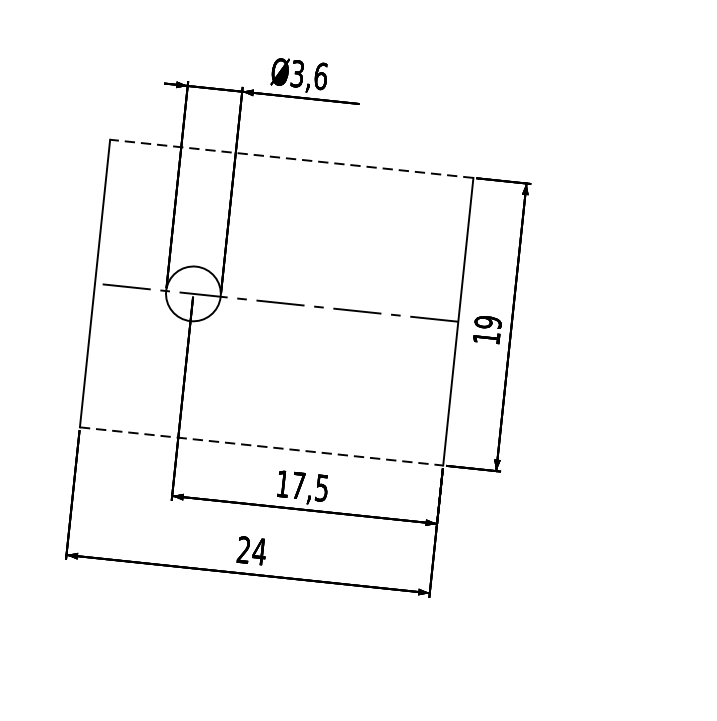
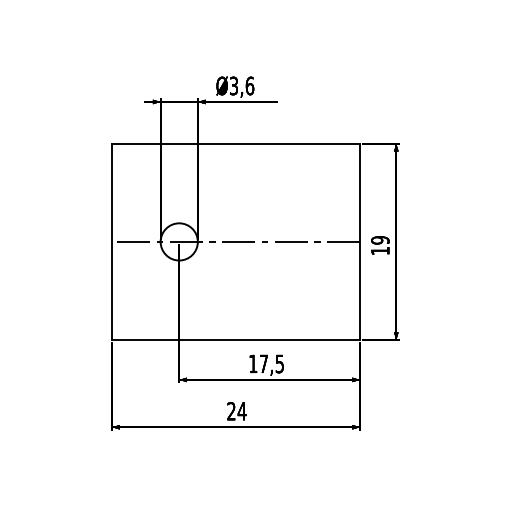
line: (292, 158) -> (236, 143), dashed -> solid
line: (262, 447) -> (236, 340), dashed -> solid

